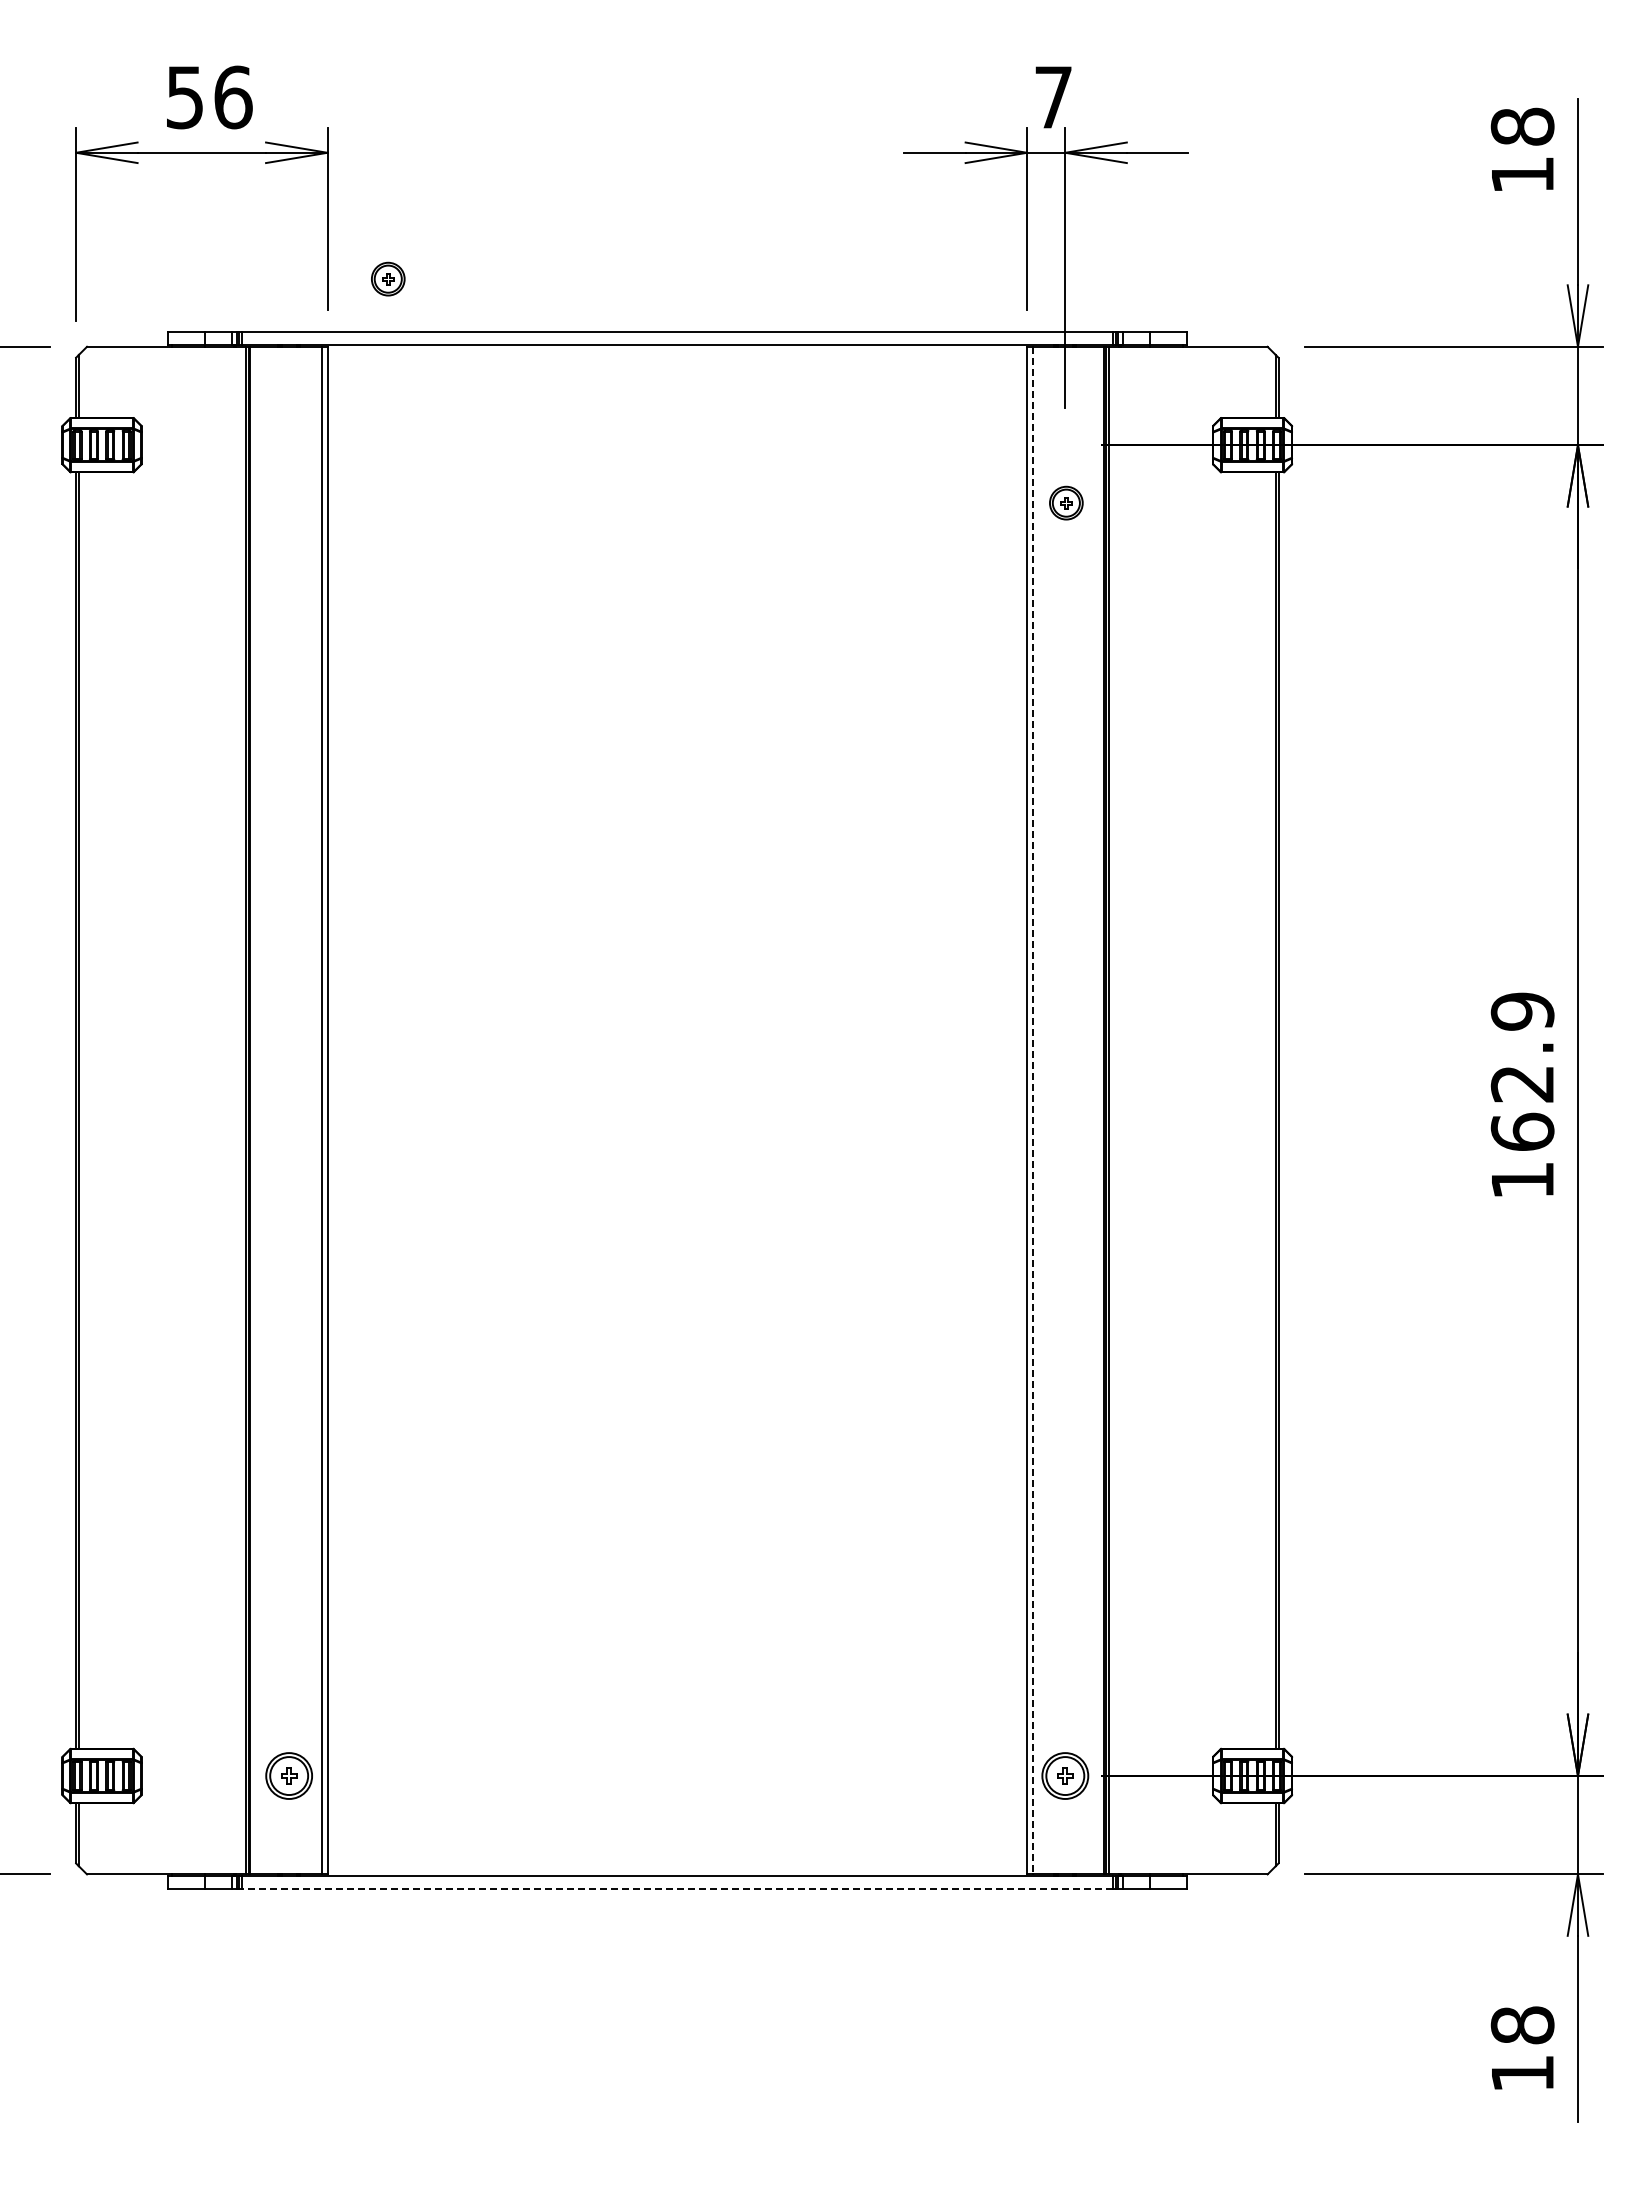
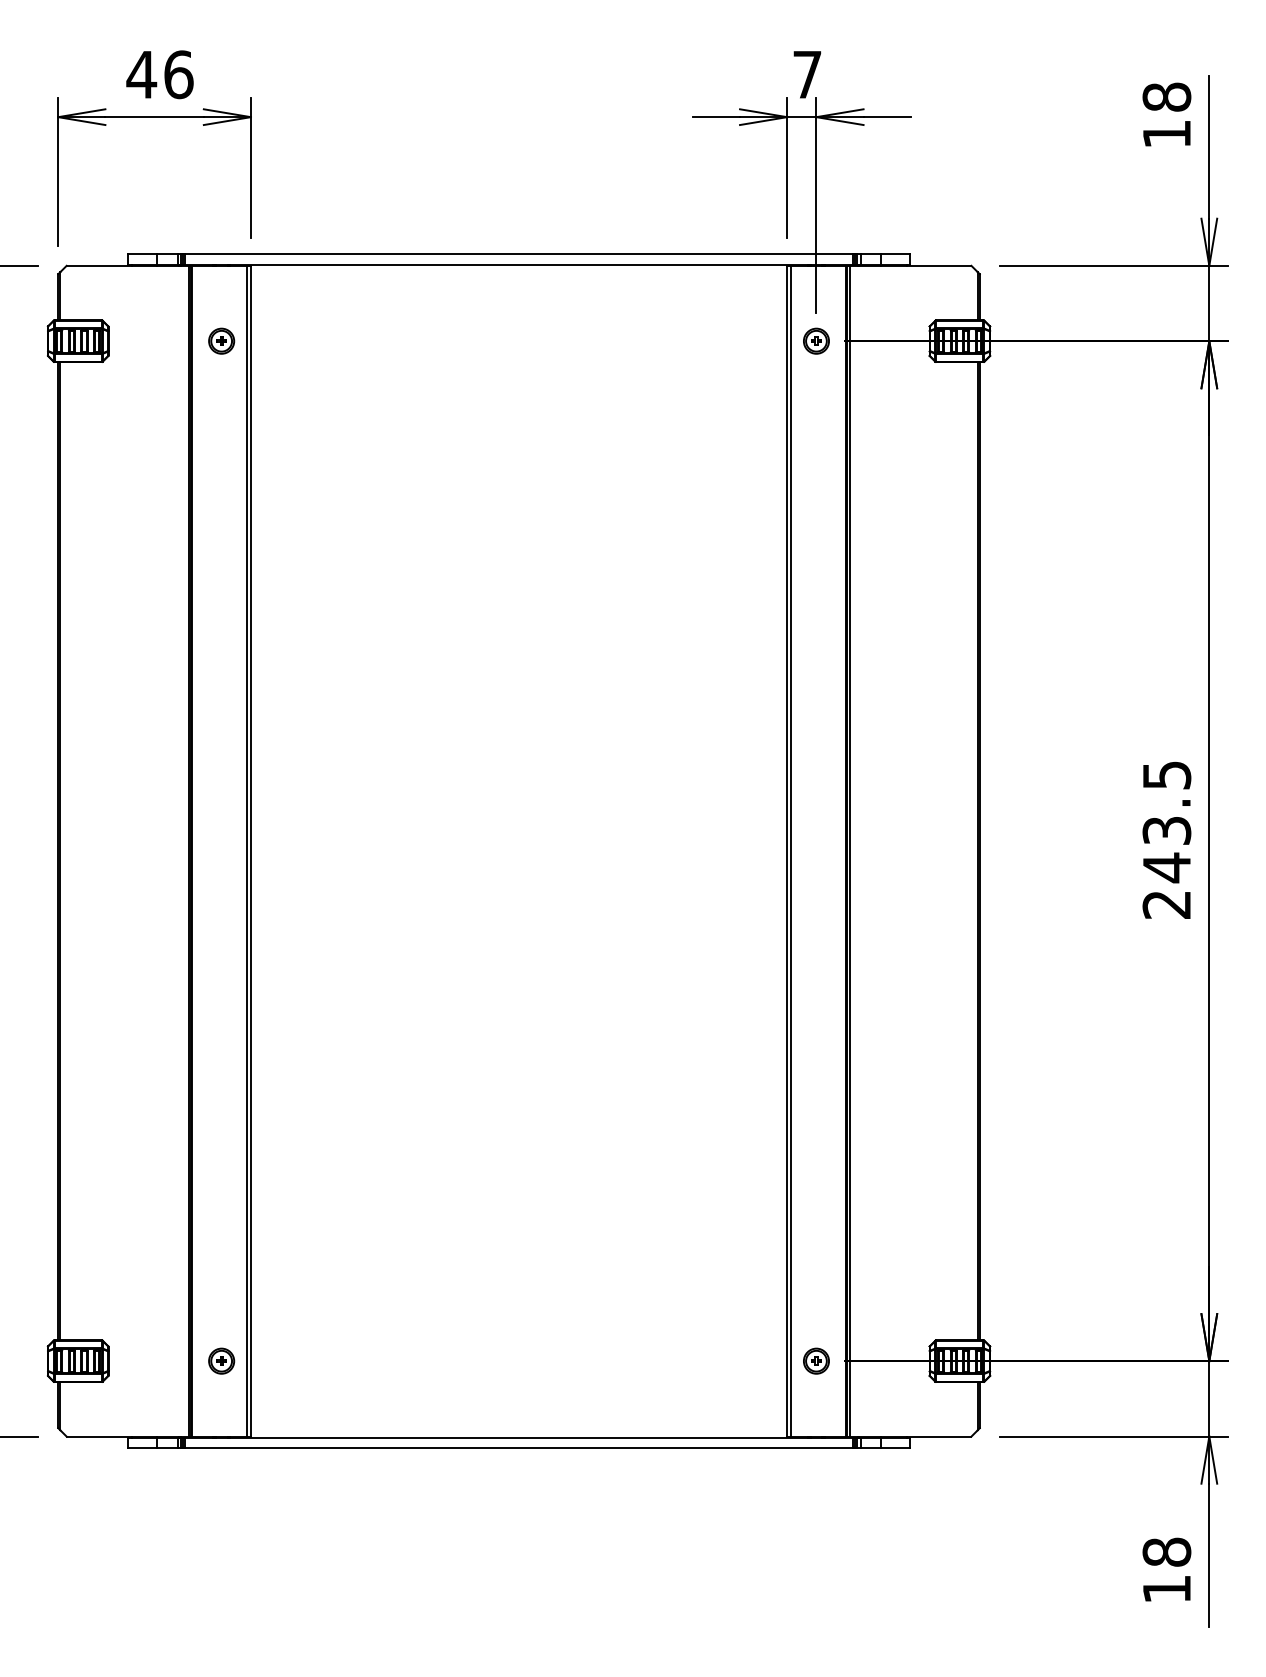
text: (184, 97) -> (141, 74), 56 -> 46
part: (388, 278) -> (221, 340), moved
part: (1066, 502) -> (816, 340), moved
text: (1522, 1095) -> (1166, 839), 162.9 -> 243.5
line: (1032, 1110) -> (791, 851), dashed -> solid
part: (289, 1775) -> (221, 1360), size x0.71
part: (1065, 1775) -> (816, 1360), size x0.71
line: (677, 1889) -> (519, 1448), dashed -> solid

